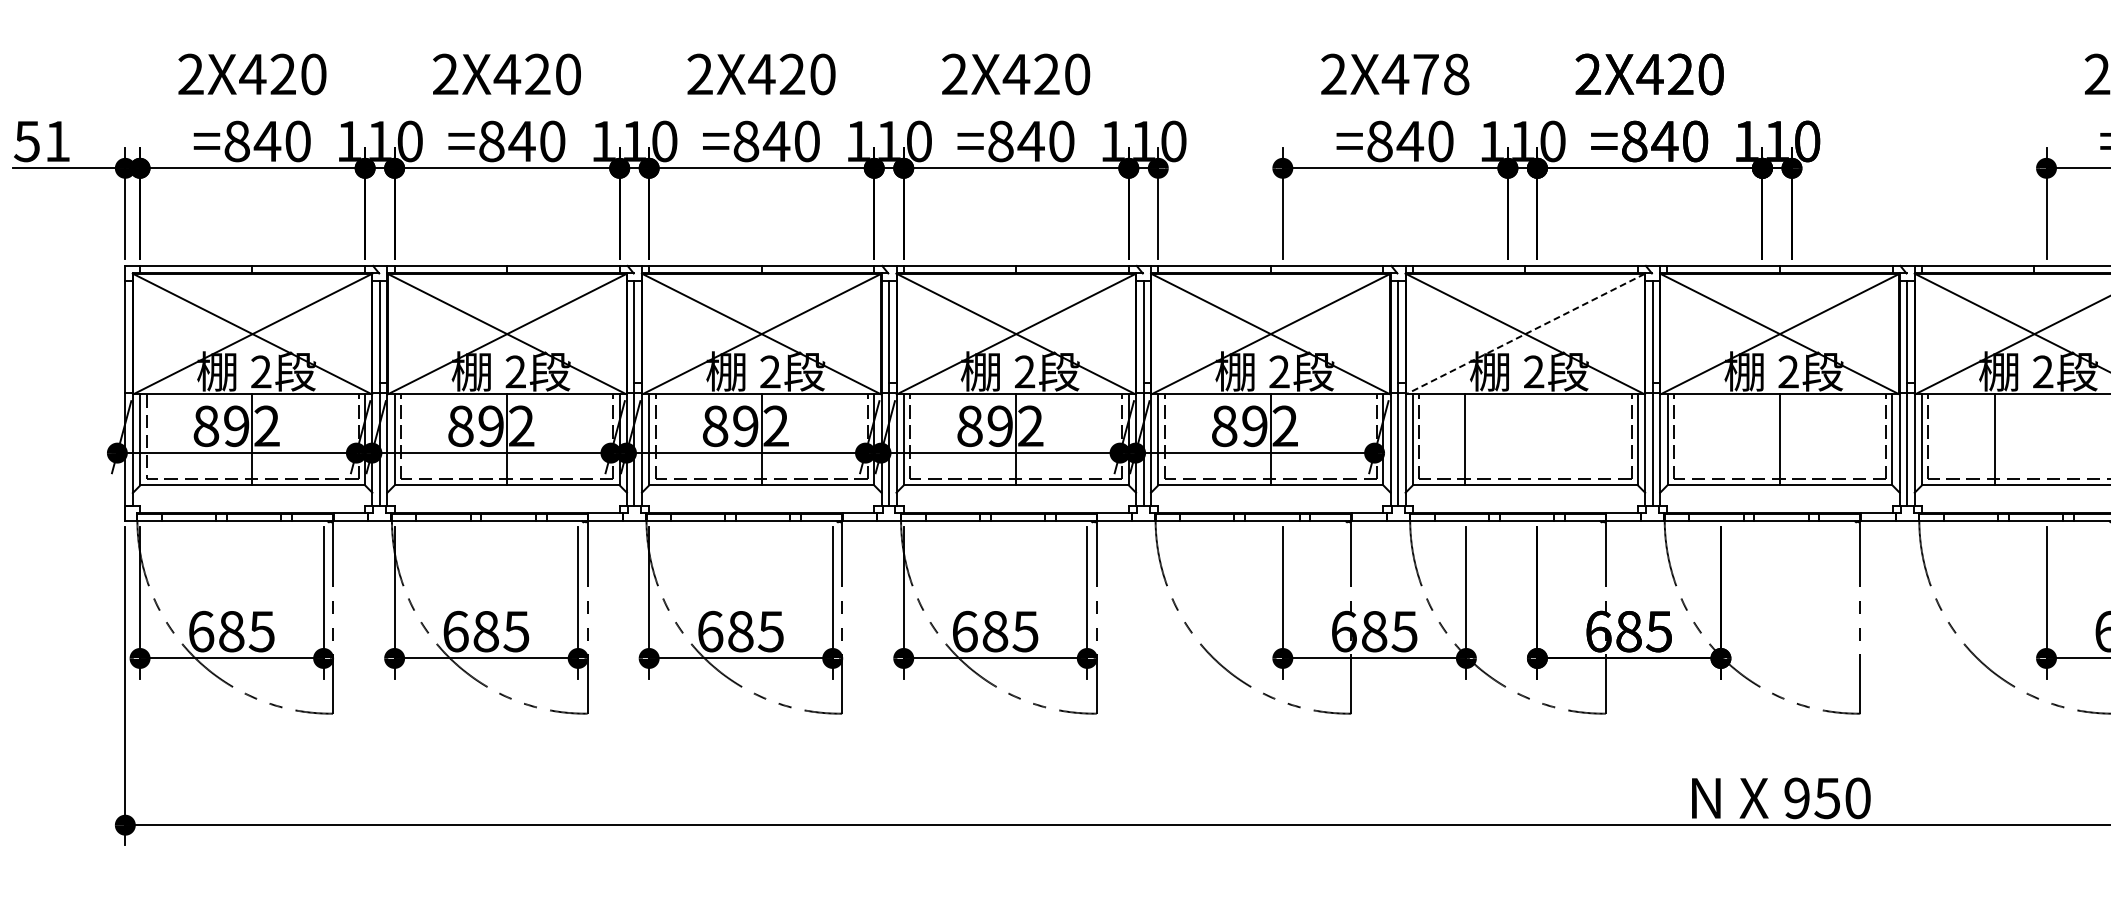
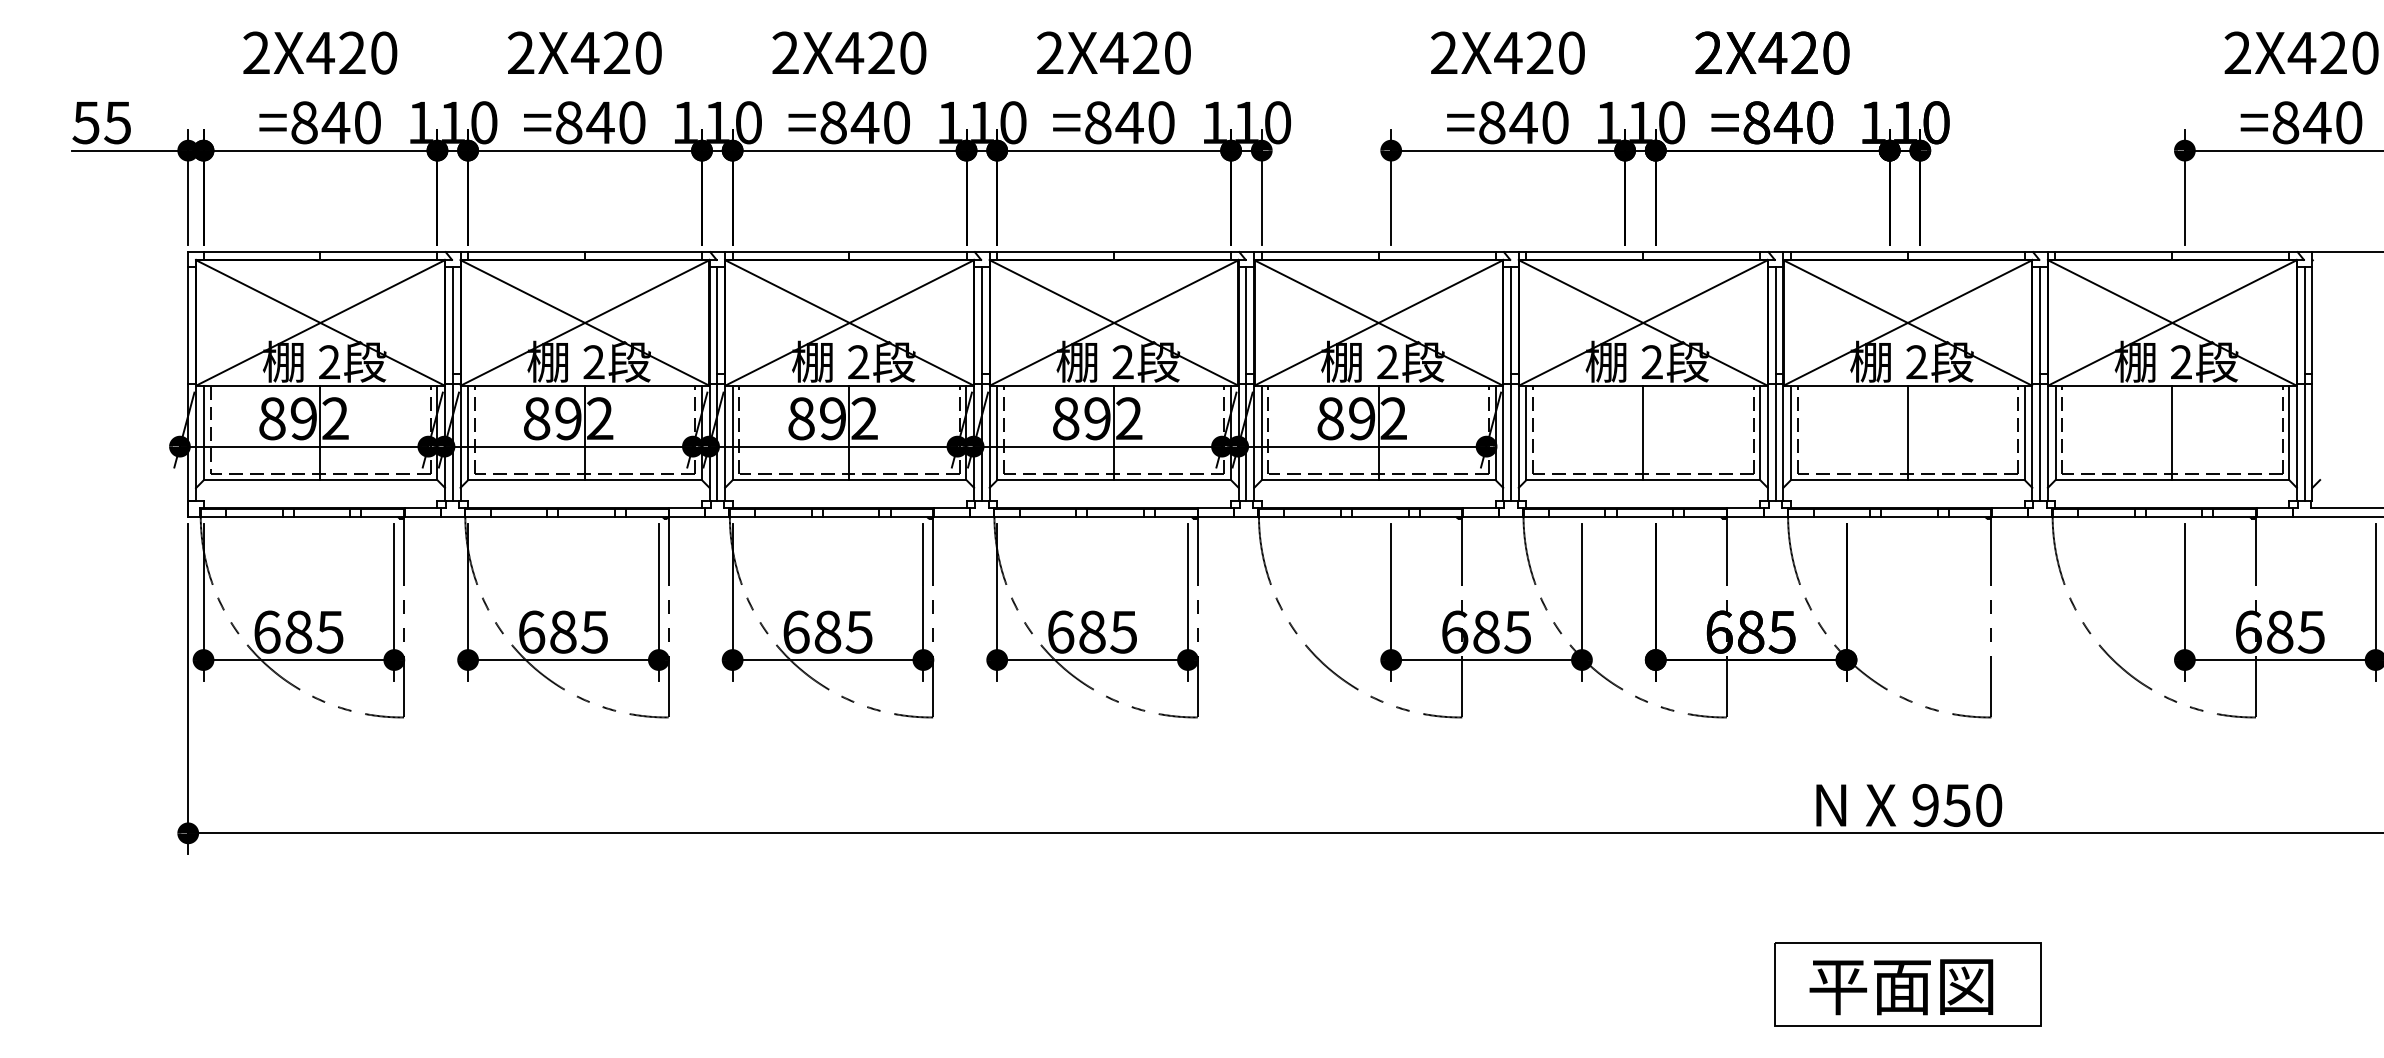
text: (1441, 73) -> (1556, 52), 2X478 -> 2X420
text: (57, 142) -> (117, 123), 51 -> 55
line: (1524, 334) -> (1642, 323), dashed -> solid
line: (1464, 439) -> (1643, 432), moved
line: (1995, 439) -> (2172, 432), moved

